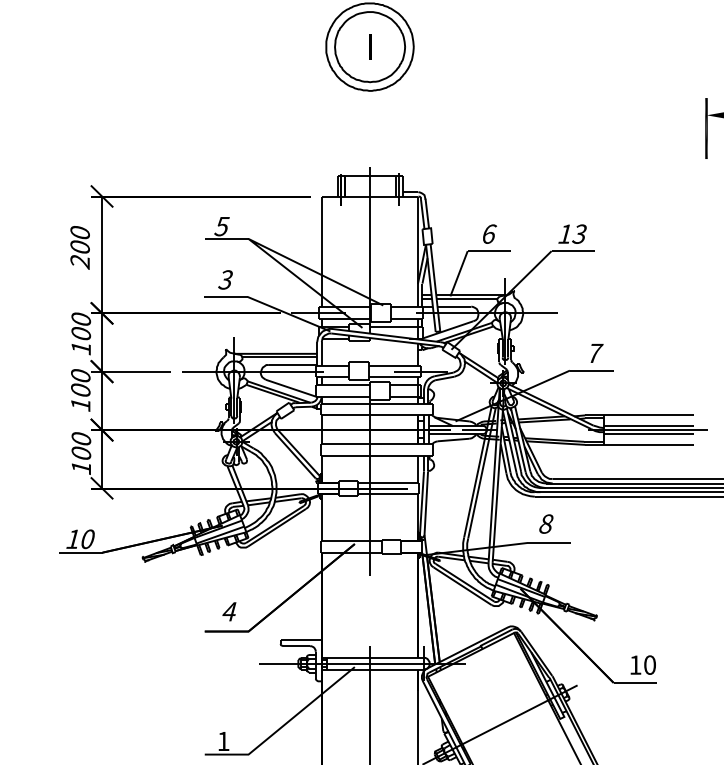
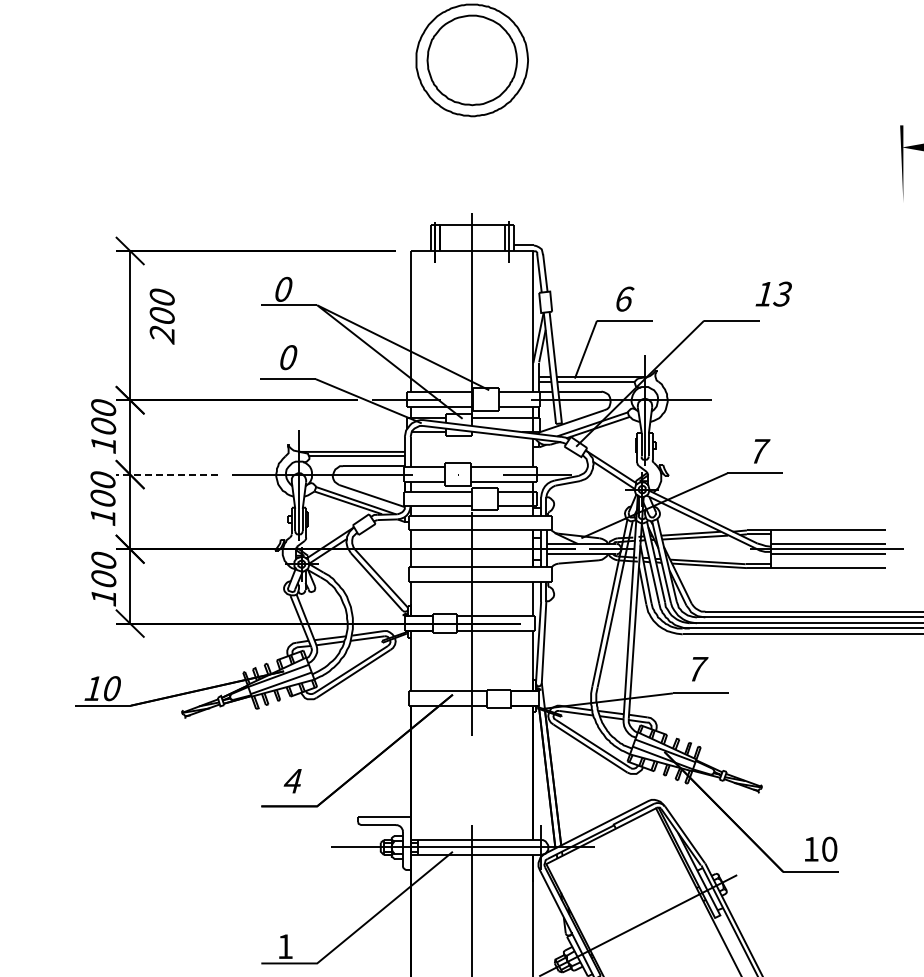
fill: (370, 47) -> (472, 60), removed
fill: (706, 128) -> (901, 164), removed
text: (222, 225) -> (283, 288), 5 -> 0
text: (572, 233) -> (773, 293), moved
text: (79, 247) -> (161, 316), moved
text: (225, 279) -> (287, 357), 3 -> 0
line: (130, 371) -> (166, 474), solid -> dashed
text: (547, 523) -> (698, 668), 8 -> 7

